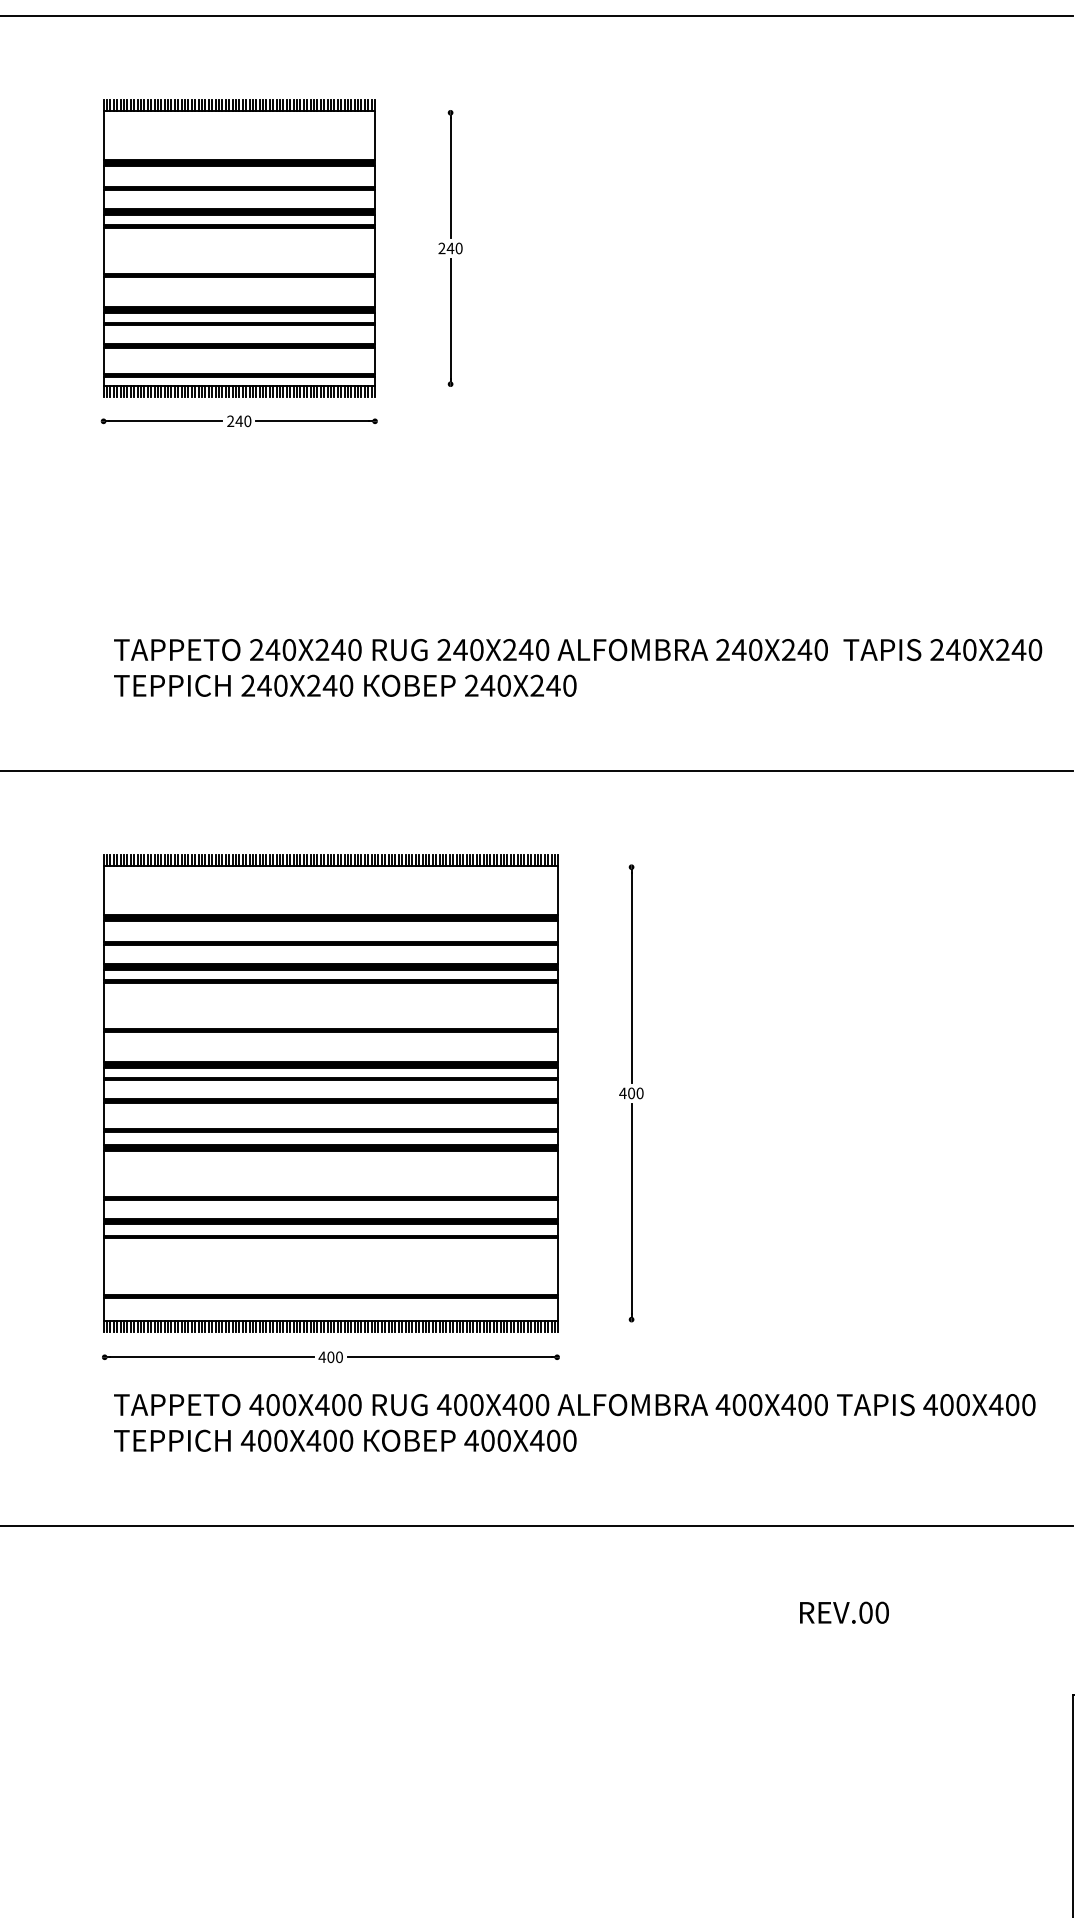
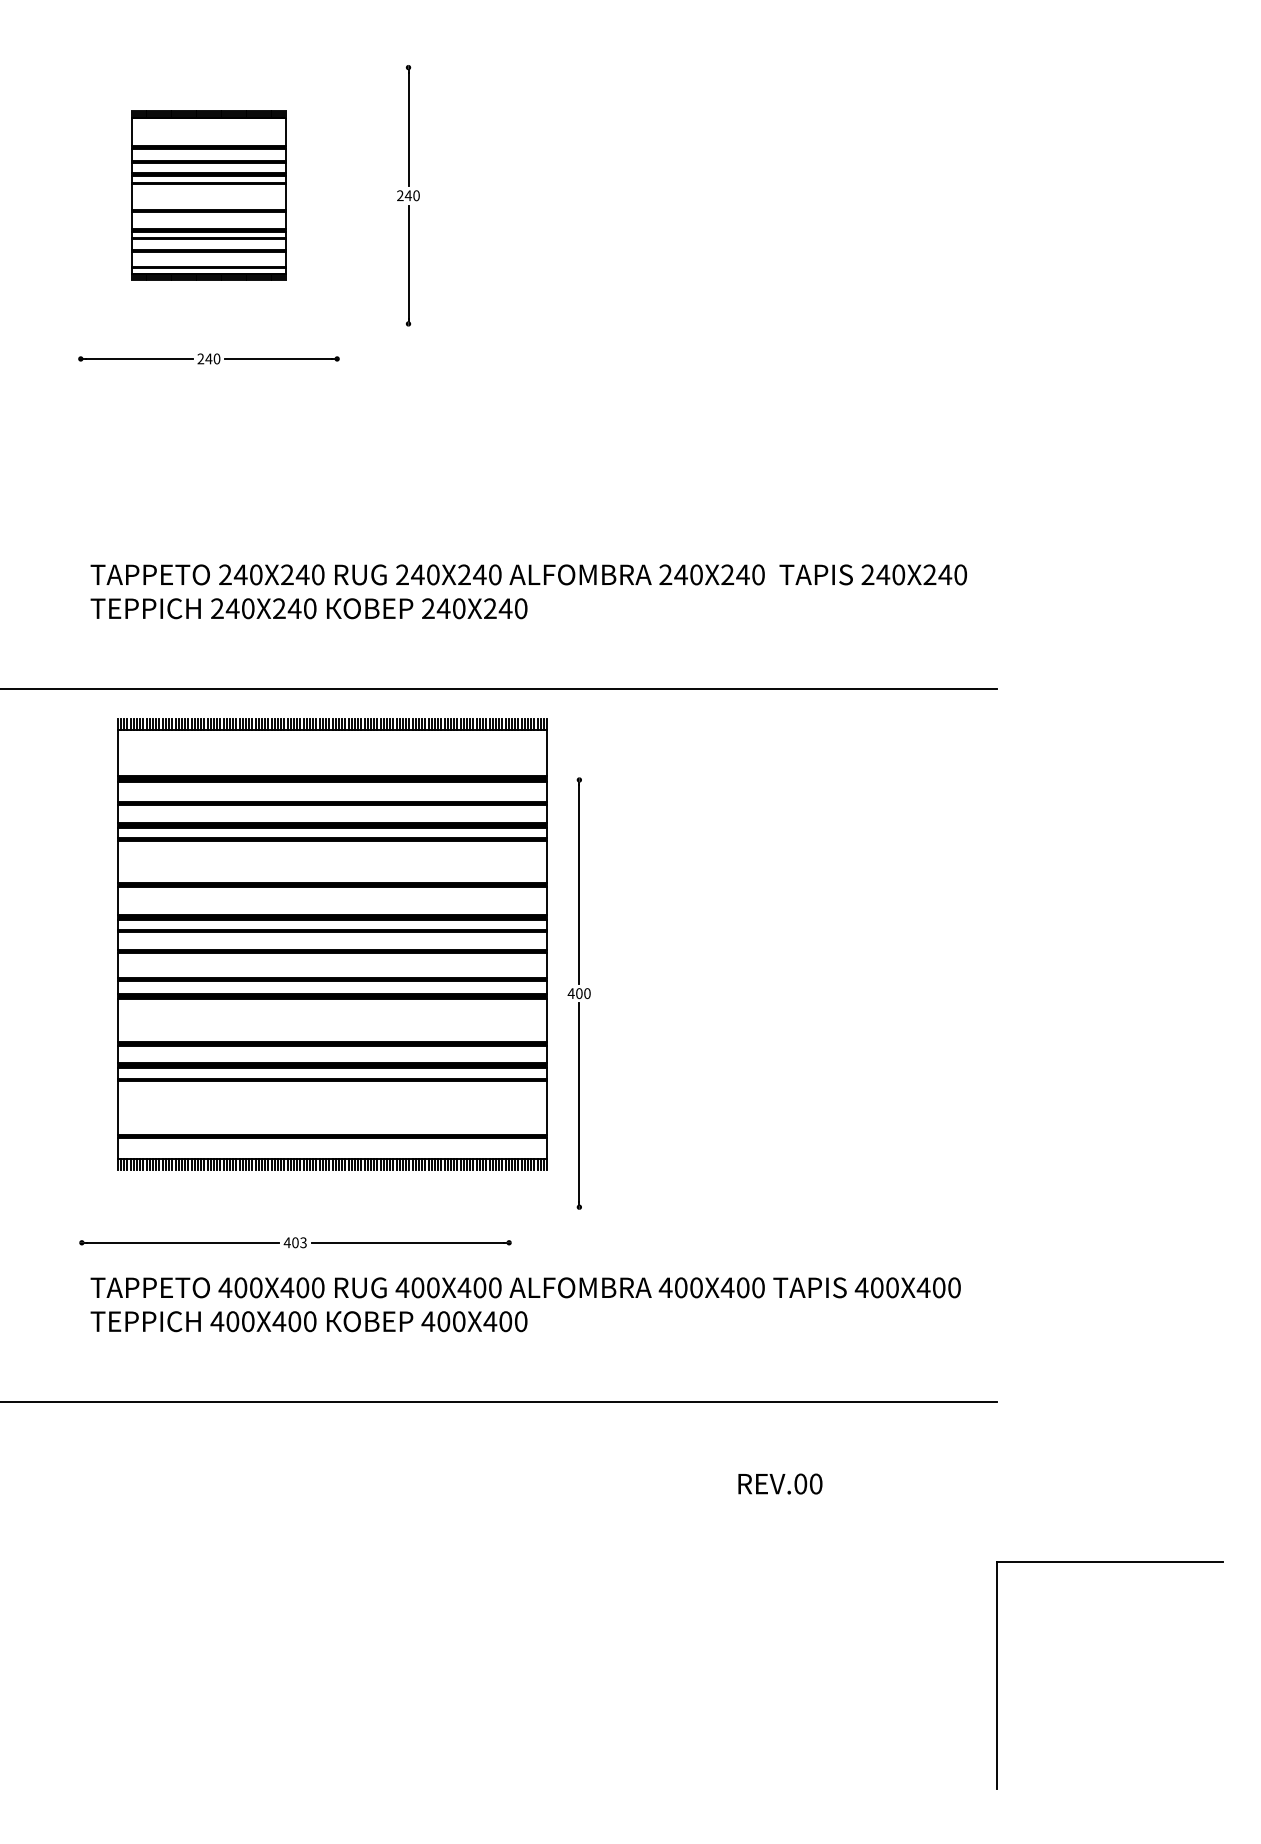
part: (238, 248) -> (208, 195), size x0.6
part: (330, 1093) -> (332, 944), moved
text: (339, 1356) -> (303, 1242), 400 -> 403

